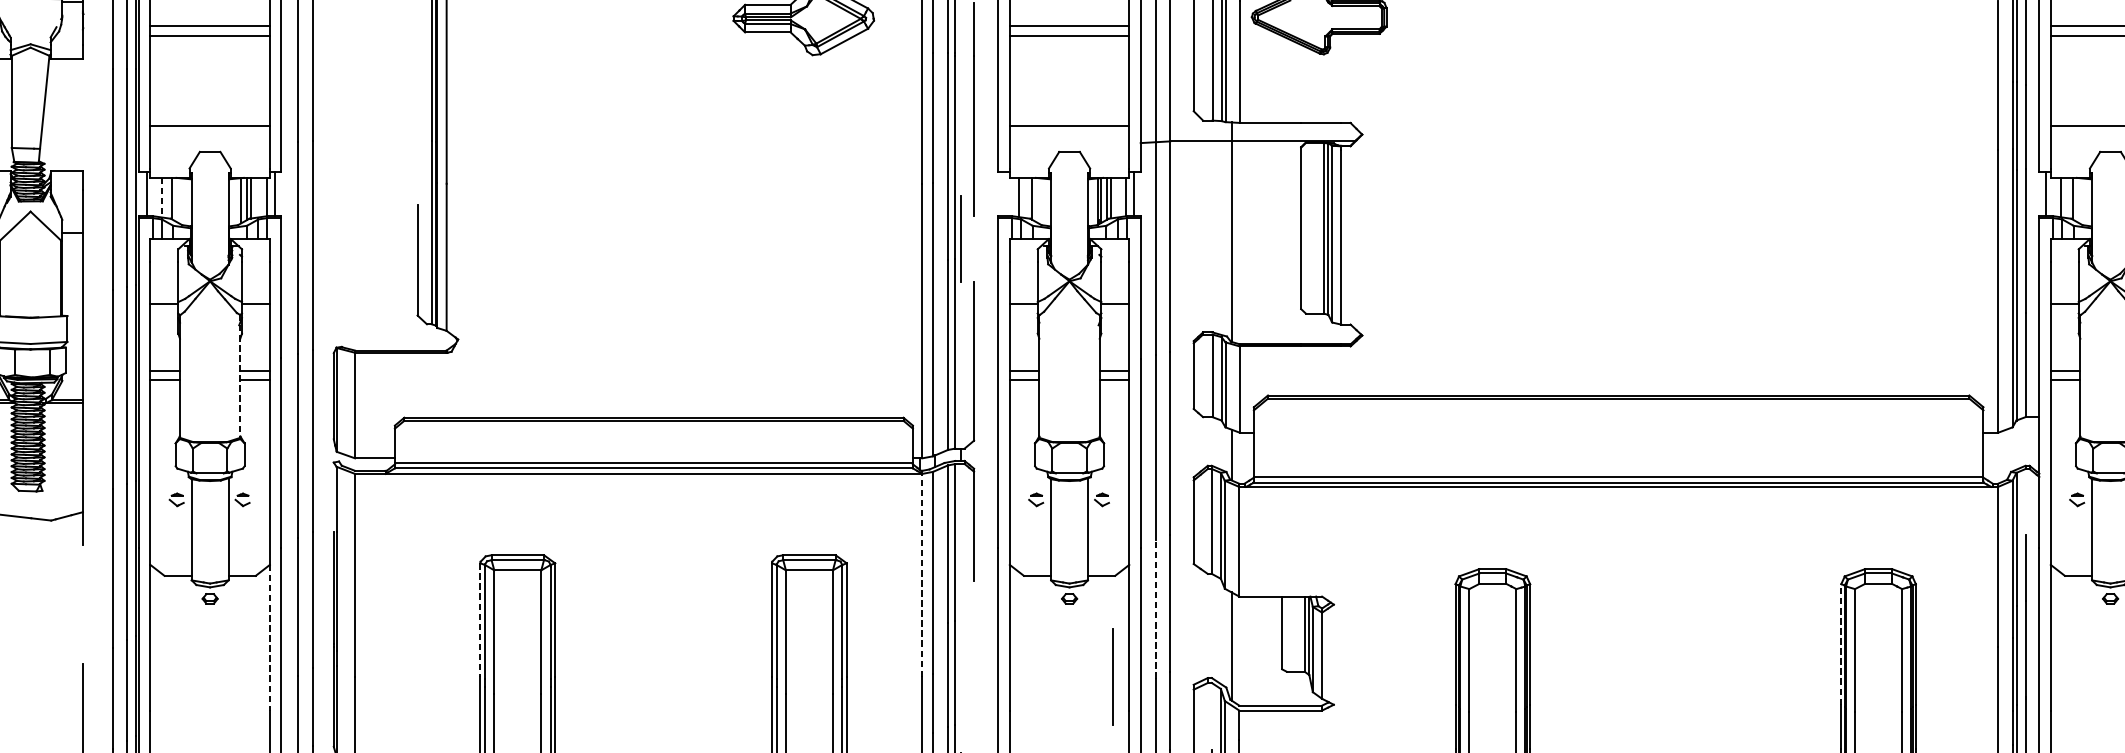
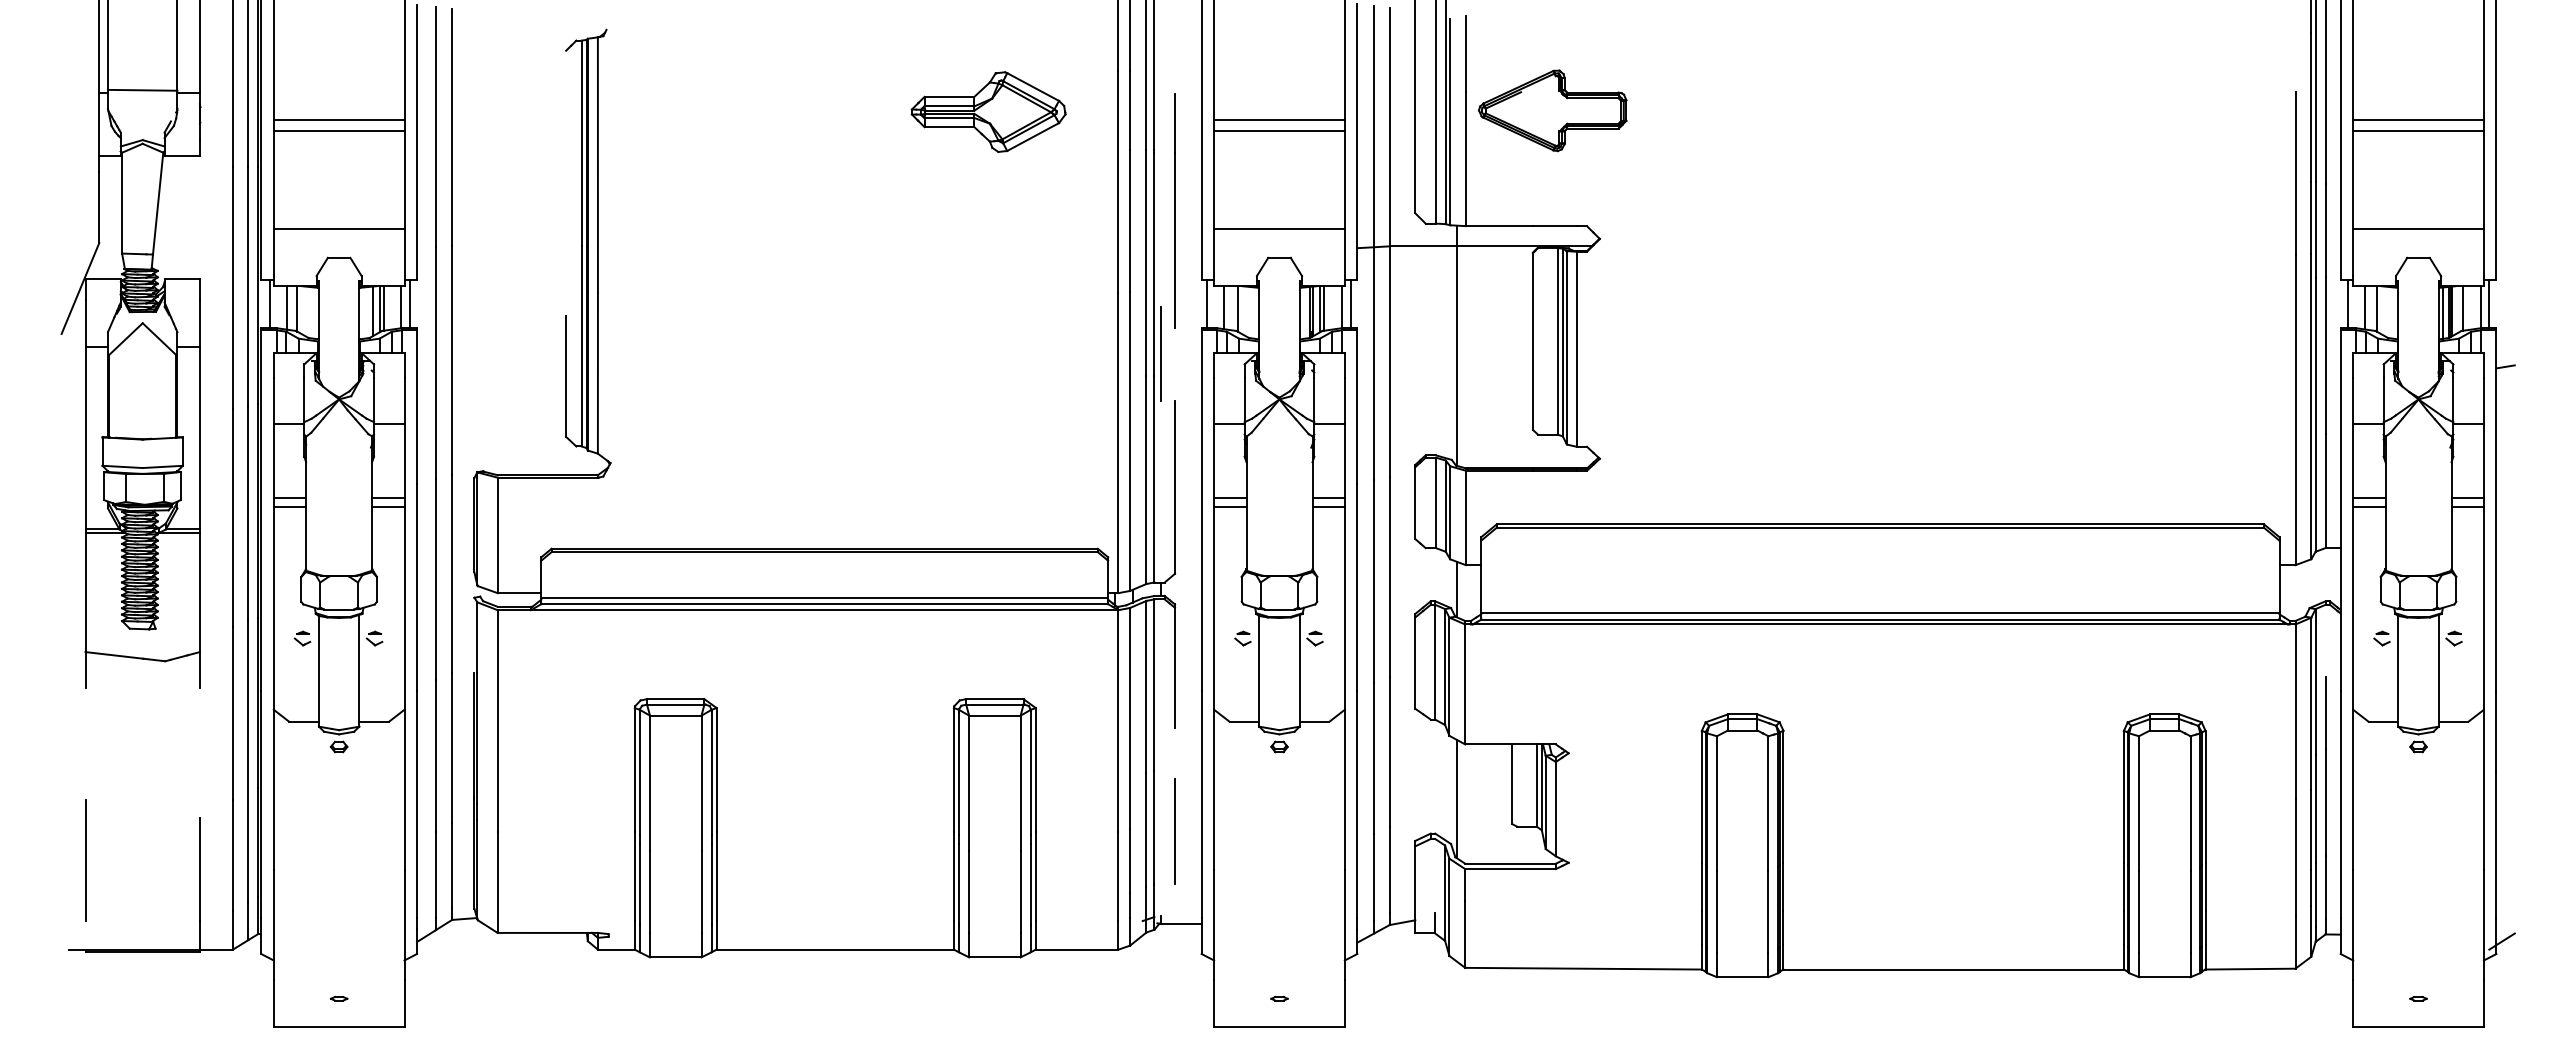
line: (1002, 194) -> (1206, 304), added
line: (162, 197) -> (286, 307), dashed -> solid
line: (240, 377) -> (372, 504), dashed -> solid
line: (922, 574) -> (1118, 720), dashed -> solid
line: (1156, 609) -> (1374, 758), dashed -> solid
line: (480, 620) -> (634, 770), dashed -> solid
line: (269, 638) -> (404, 790), dashed -> solid
line: (1840, 644) -> (2123, 796), dashed -> solid
line: (1112, 676) -> (1174, 831), moved

